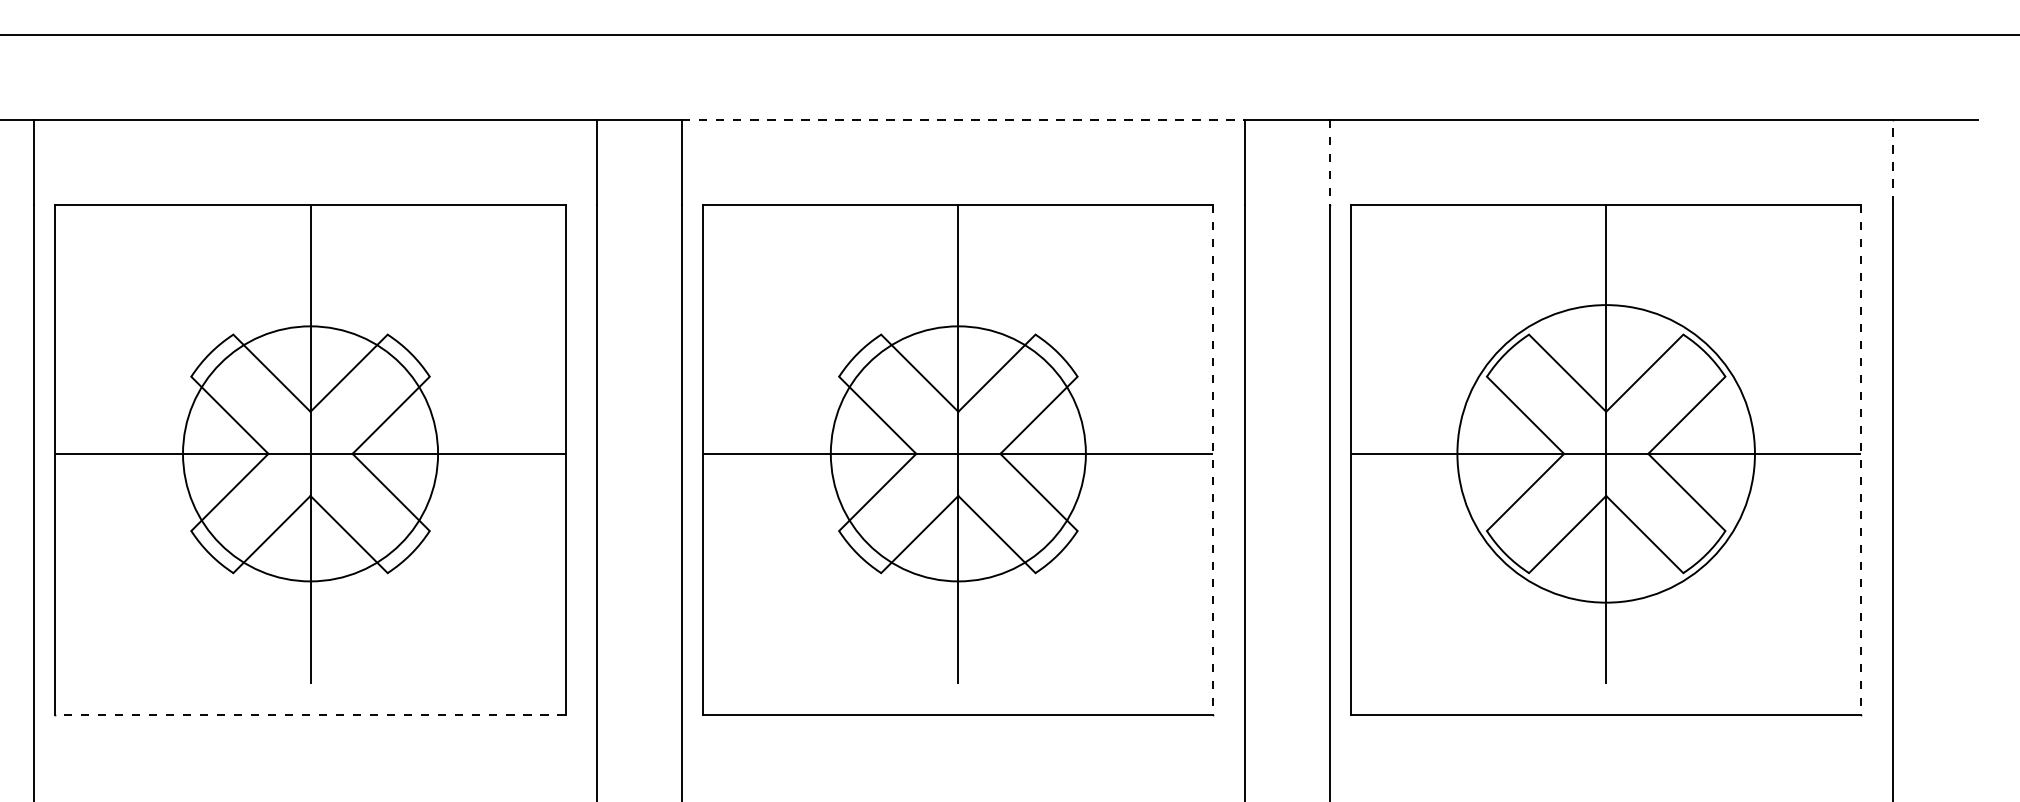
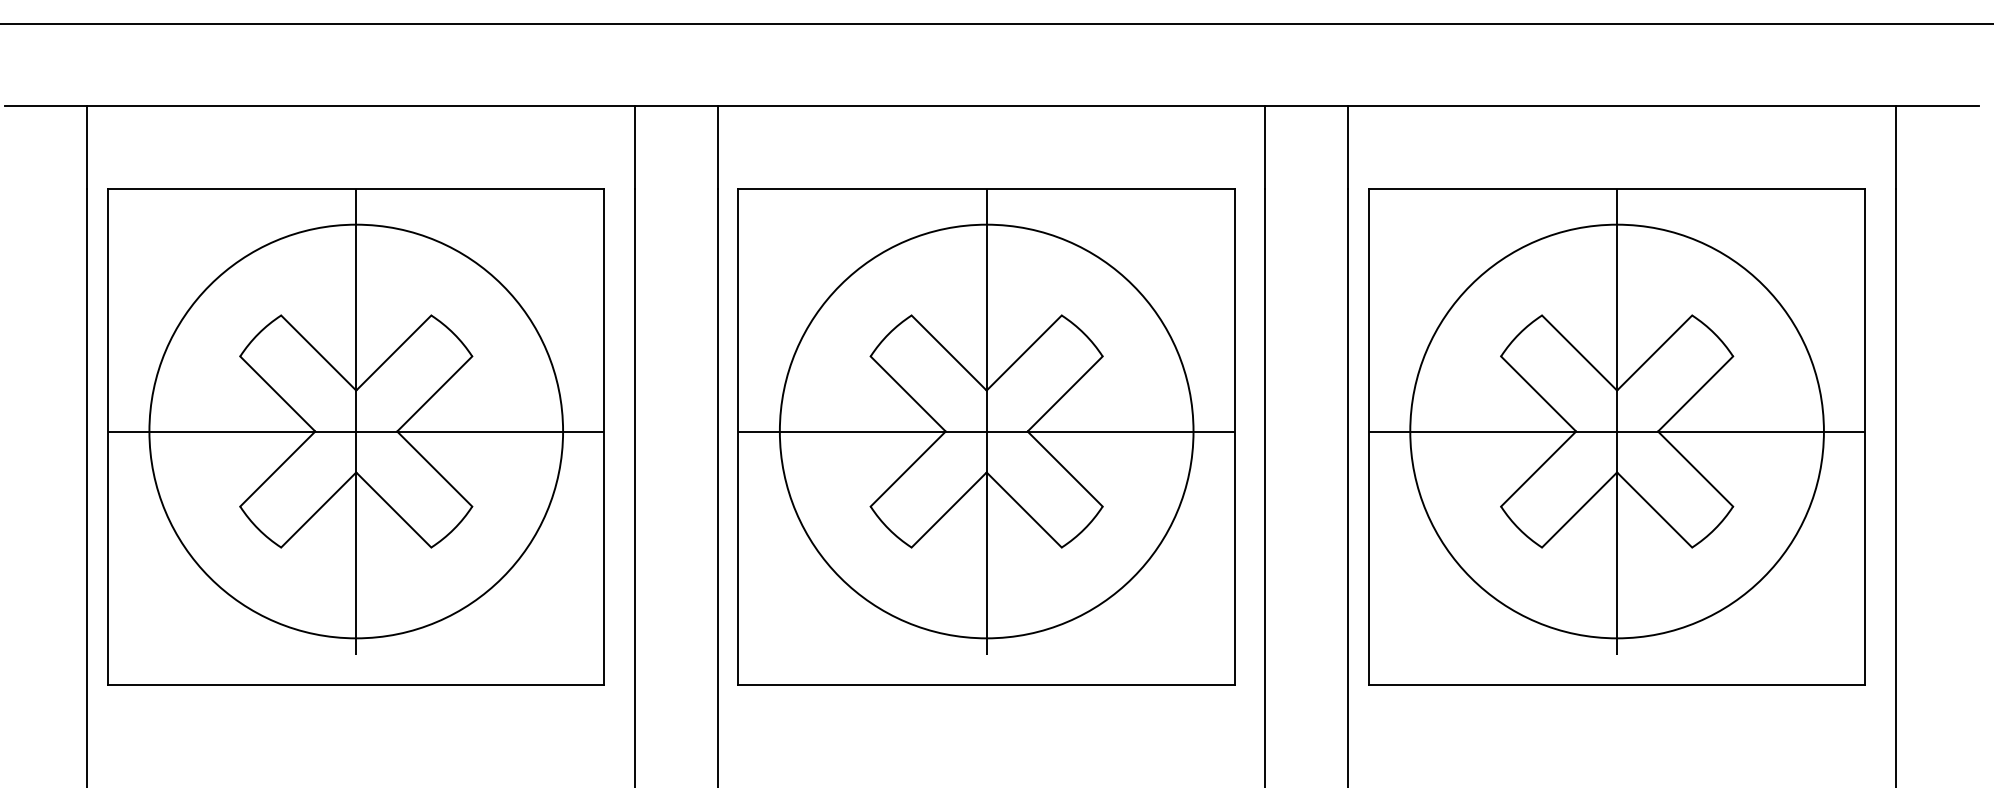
line: (963, 119) -> (991, 106), dashed -> solid
line: (1892, 162) -> (1895, 147), dashed -> solid
line: (1330, 163) -> (1348, 148), dashed -> solid
circle: (310, 453) -> (356, 431), size x1.67
circle: (958, 453) -> (986, 431), size x1.67
circle: (1605, 453) -> (1616, 431), size x1.43
line: (1213, 460) -> (1234, 437), dashed -> solid
line: (1861, 460) -> (1865, 437), dashed -> solid
line: (309, 714) -> (355, 685), dashed -> solid

